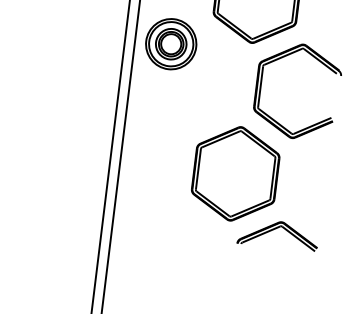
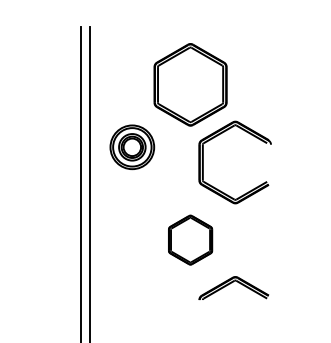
part: (171, 44) -> (132, 147), moved
part: (235, 173) -> (190, 239), size x0.6

